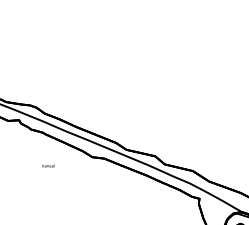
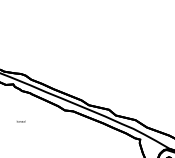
text: (49, 165) -> (21, 121), moved

